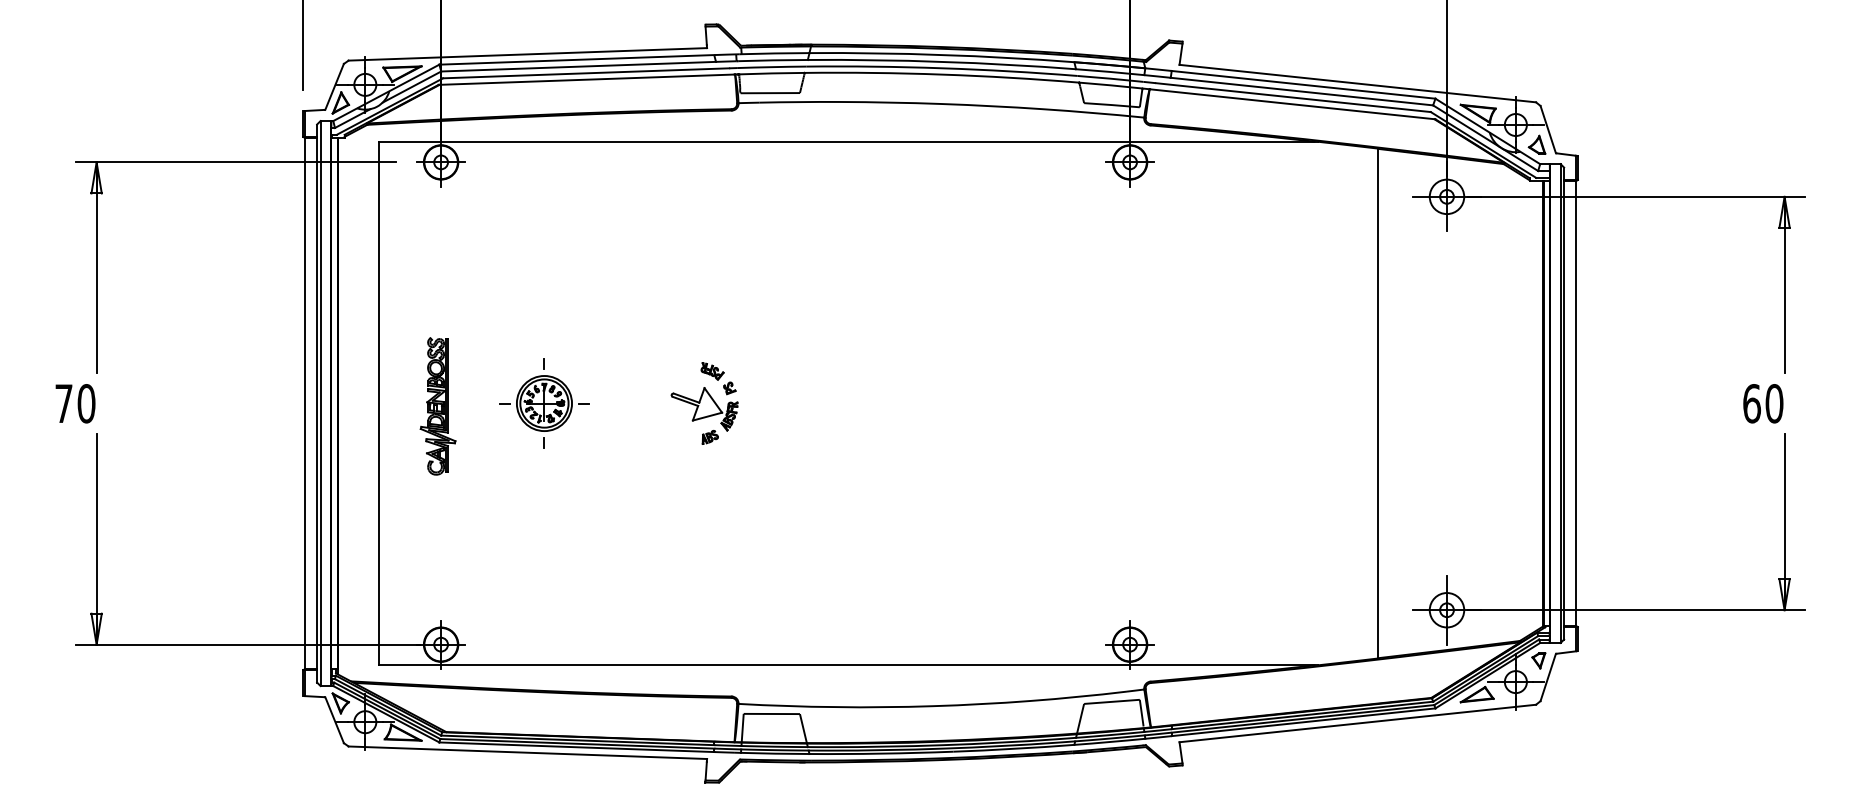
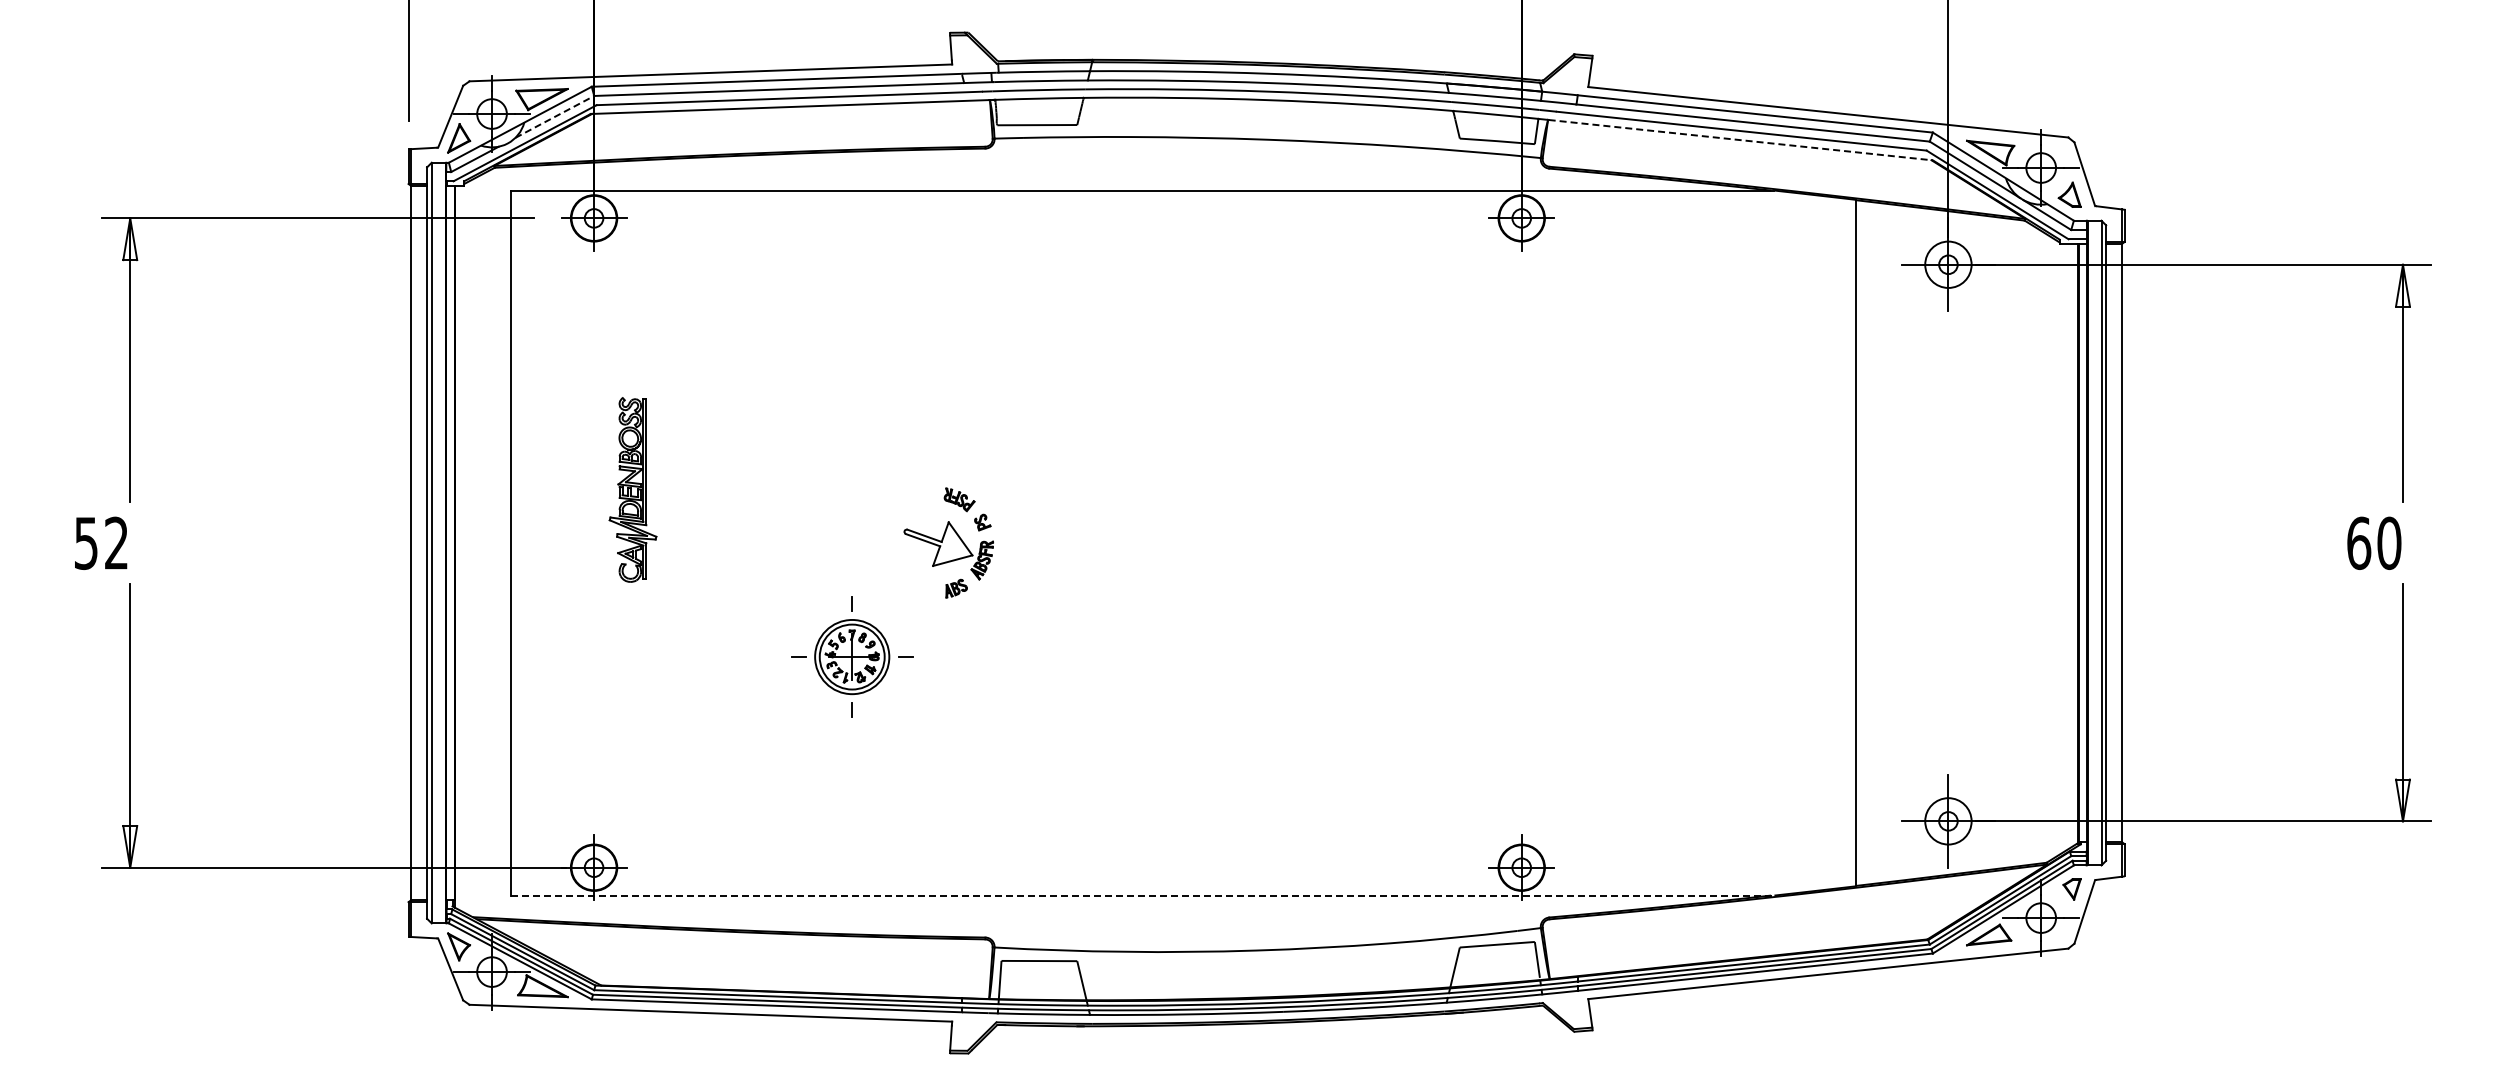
line: (411, 86) -> (554, 116), solid -> dashed
line: (1293, 104) -> (1741, 140), solid -> dashed
text: (75, 403) -> (101, 543), 70 -> 52
part: (544, 403) -> (852, 656), moved
part: (437, 406) -> (632, 489), moved
line: (848, 665) -> (1142, 895), solid -> dashed

